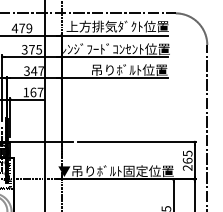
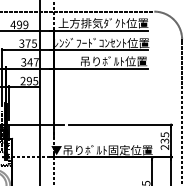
text: (22, 28) -> (19, 24), 479 -> 499
text: (33, 92) -> (29, 81), 167 -> 295
text: (187, 160) -> (164, 140), 265 -> 235

